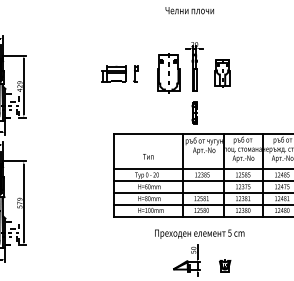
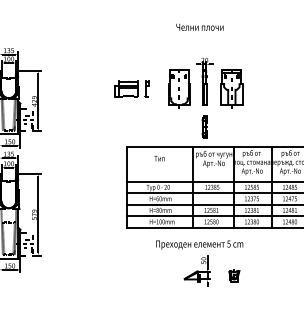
part: (222, 73) -> (231, 88), size x1.43
text: (148, 156) -> (159, 158), moved
text: (199, 233) -> (199, 244), moved

